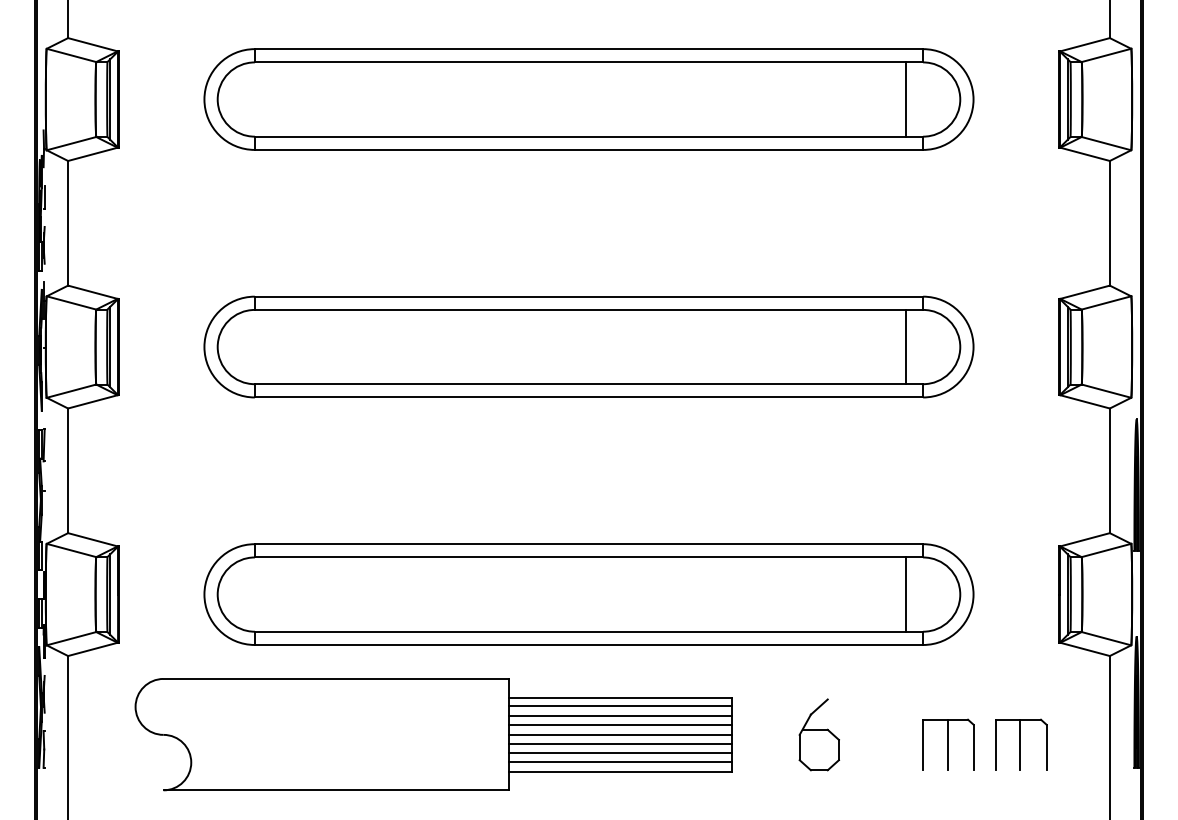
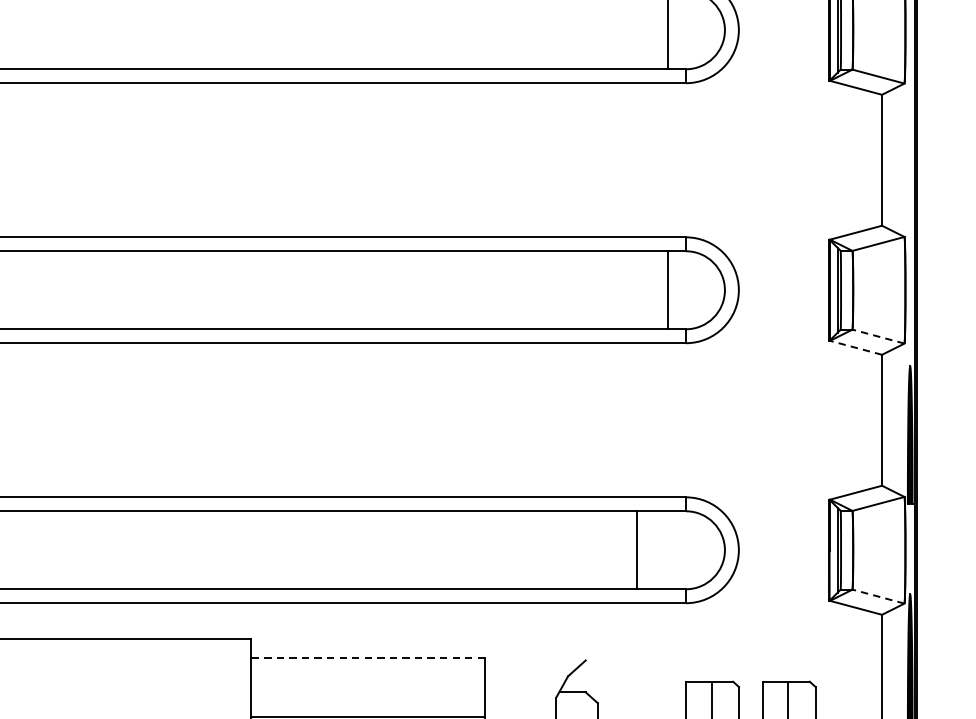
line: (1106, 391) -> (878, 336), solid -> dashed
line: (1085, 401) -> (856, 347), solid -> dashed
line: (905, 594) -> (636, 550), moved
line: (1106, 638) -> (878, 596), solid -> dashed
line: (619, 697) -> (366, 658), solid -> dashed
line: (620, 706) -> (368, 667), removed
line: (620, 715) -> (368, 677), removed
line: (620, 725) -> (368, 687), removed
line: (620, 734) -> (368, 697), removed
line: (620, 744) -> (368, 707), removed

